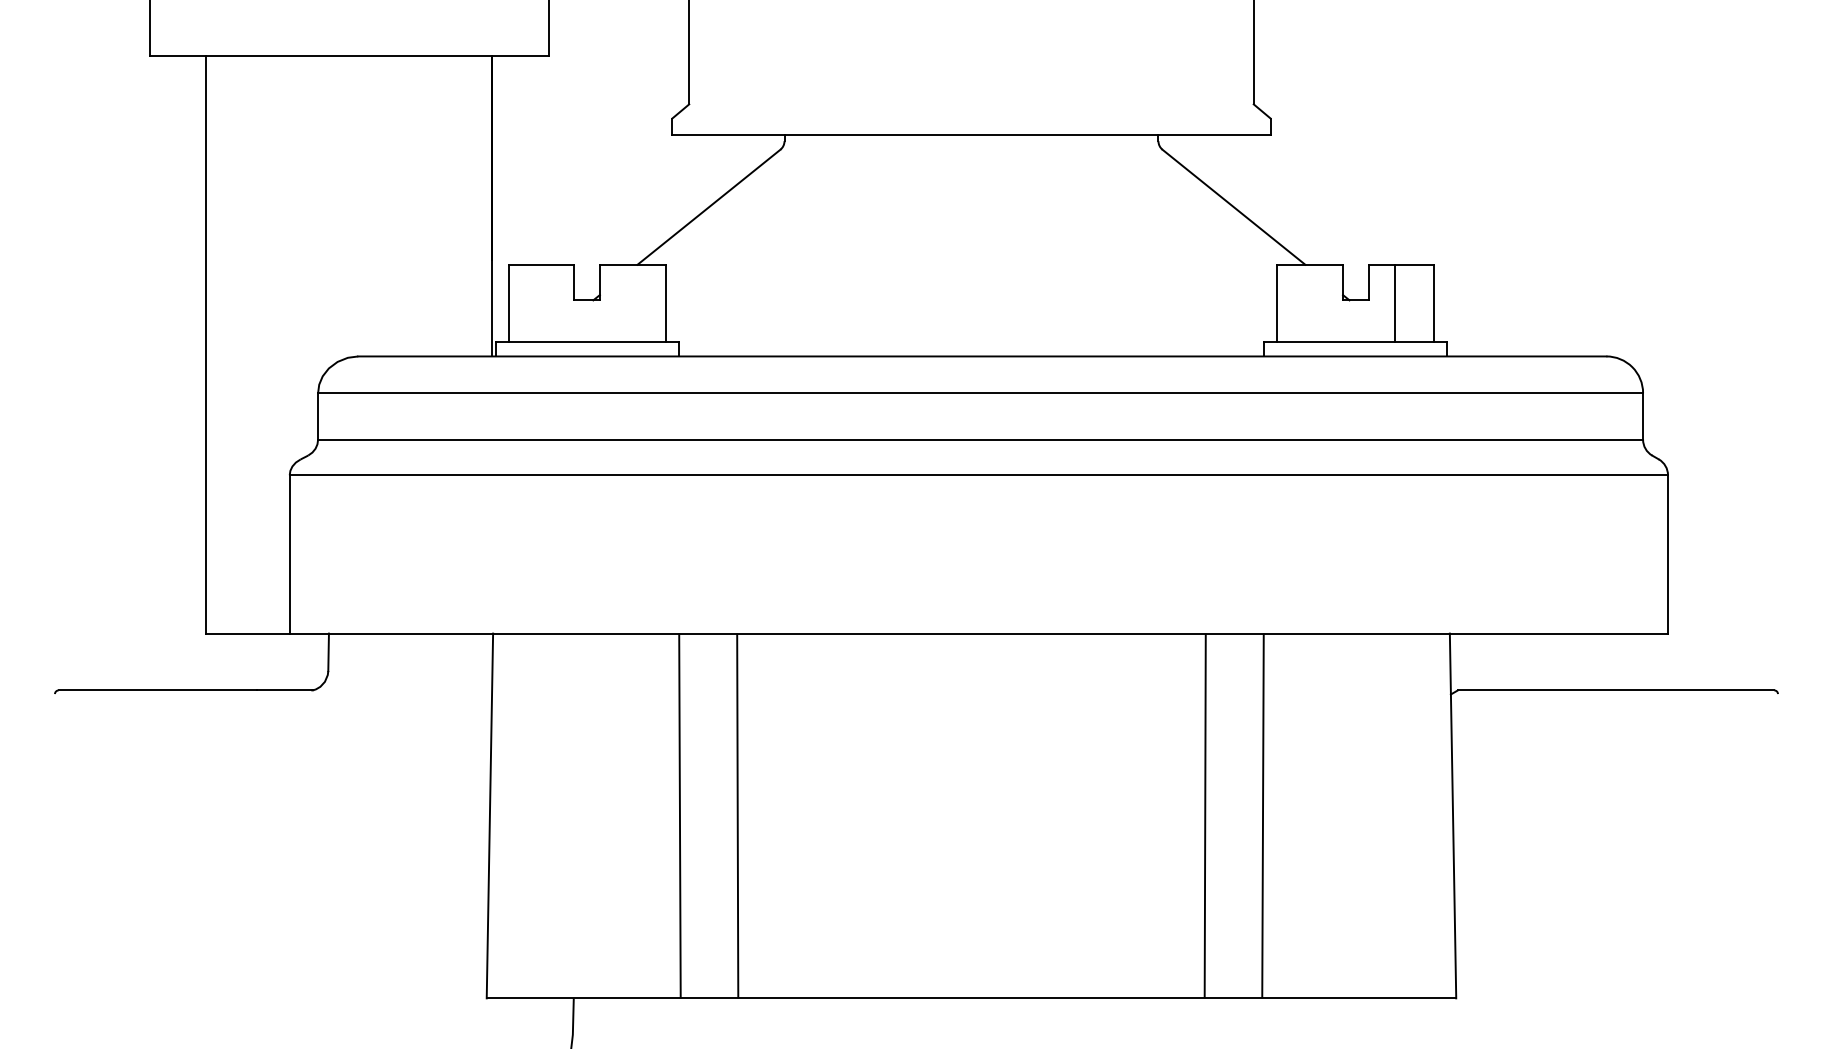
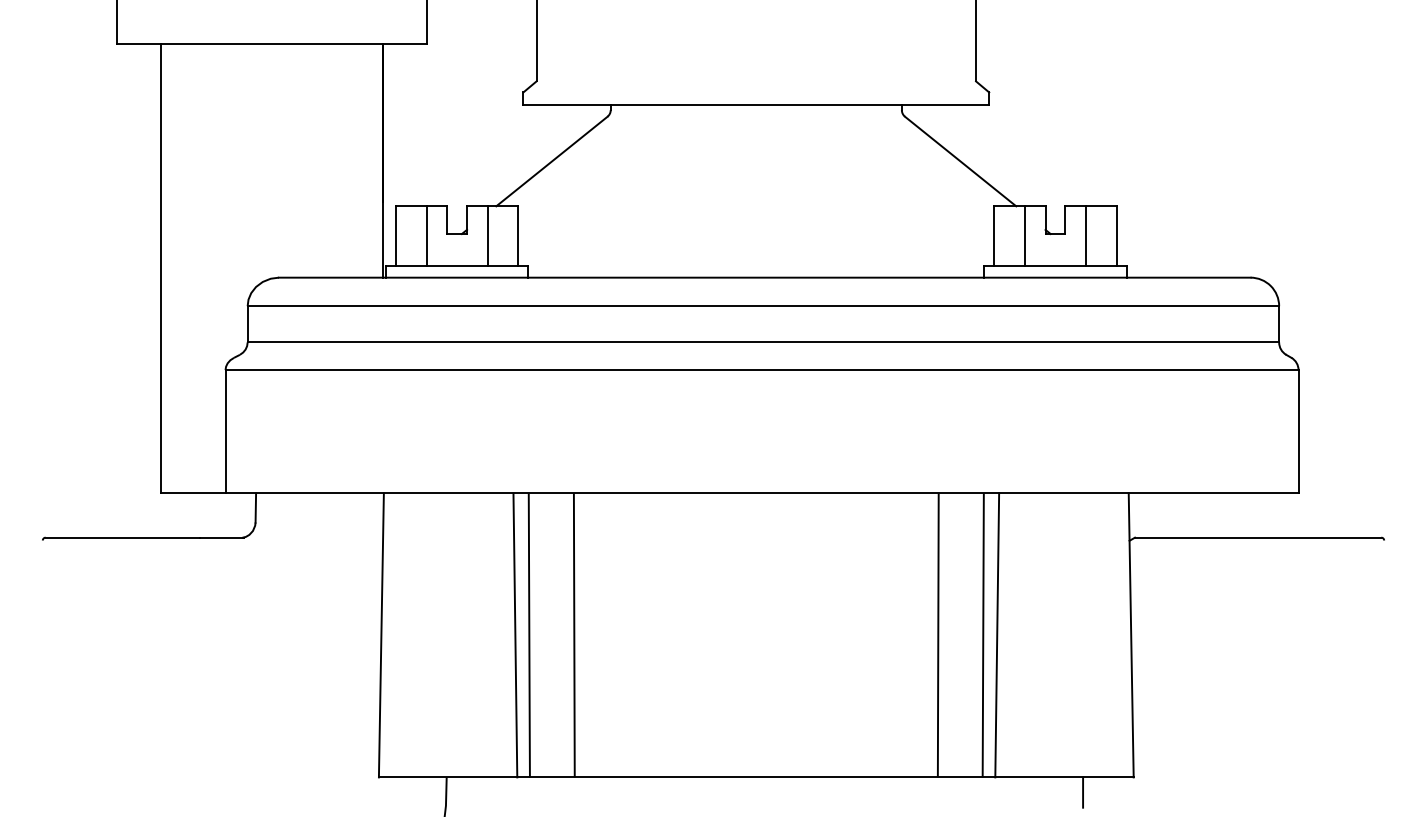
line: (547, 303) -> (426, 236), added
line: (626, 303) -> (487, 236), added
line: (1315, 303) -> (1024, 236), added
line: (662, 816) -> (515, 635), added
line: (1281, 816) -> (997, 635), added
line: (1391, 1017) -> (1083, 792), added

